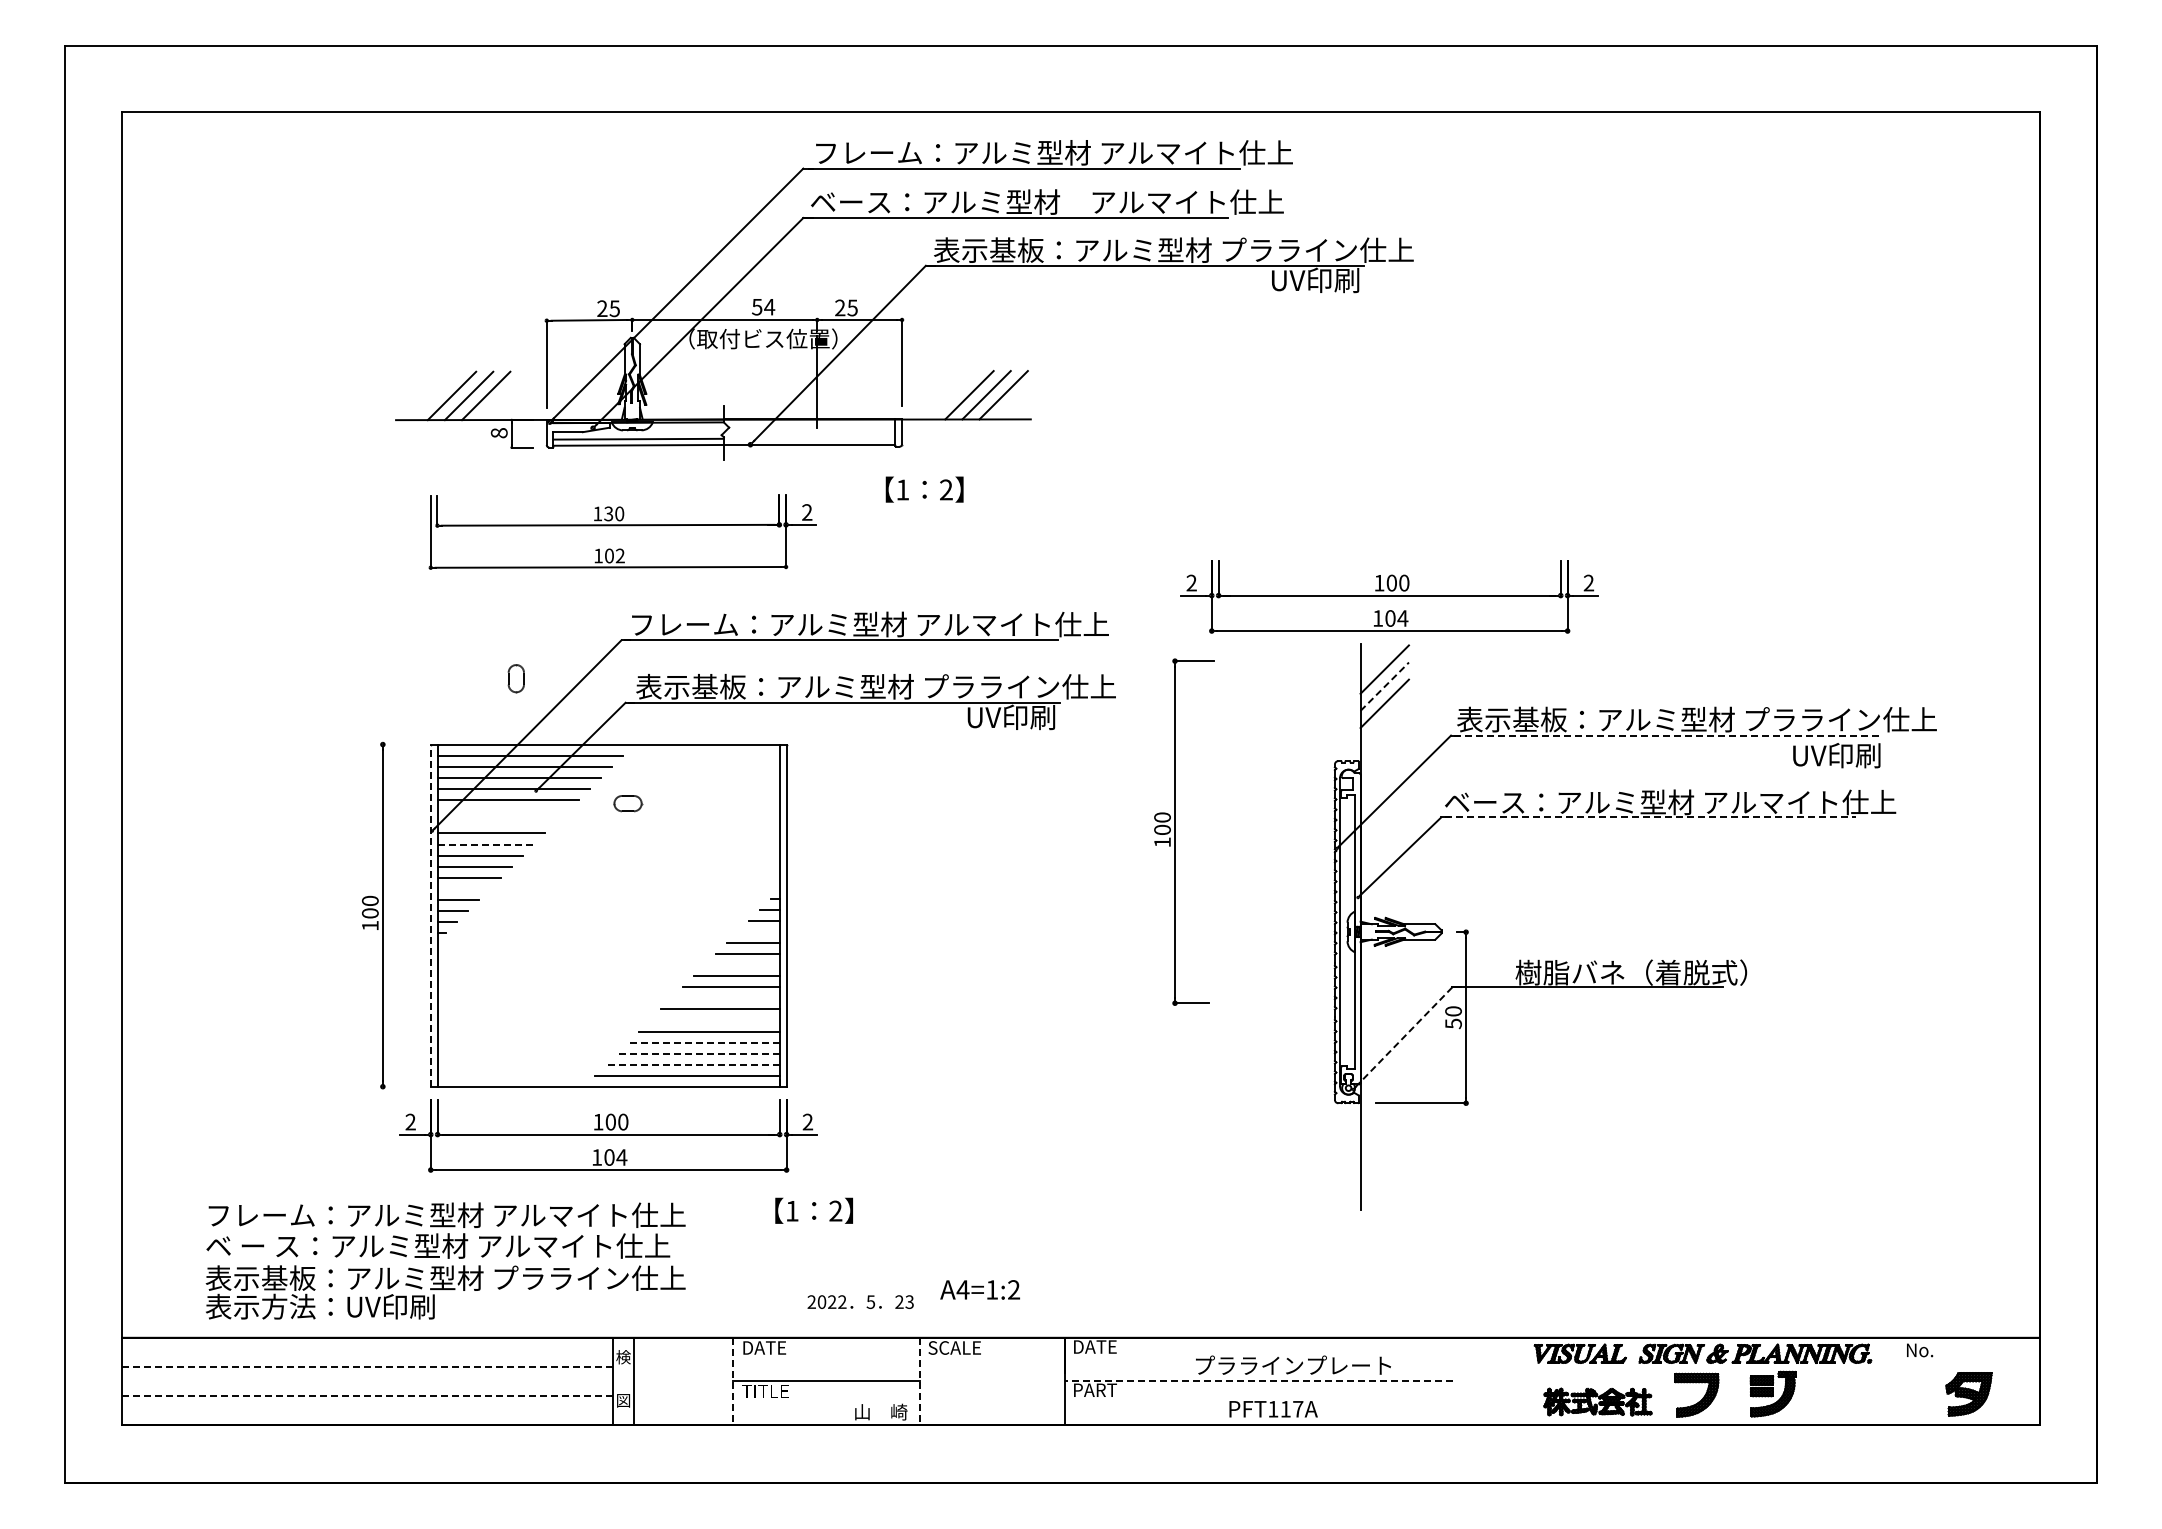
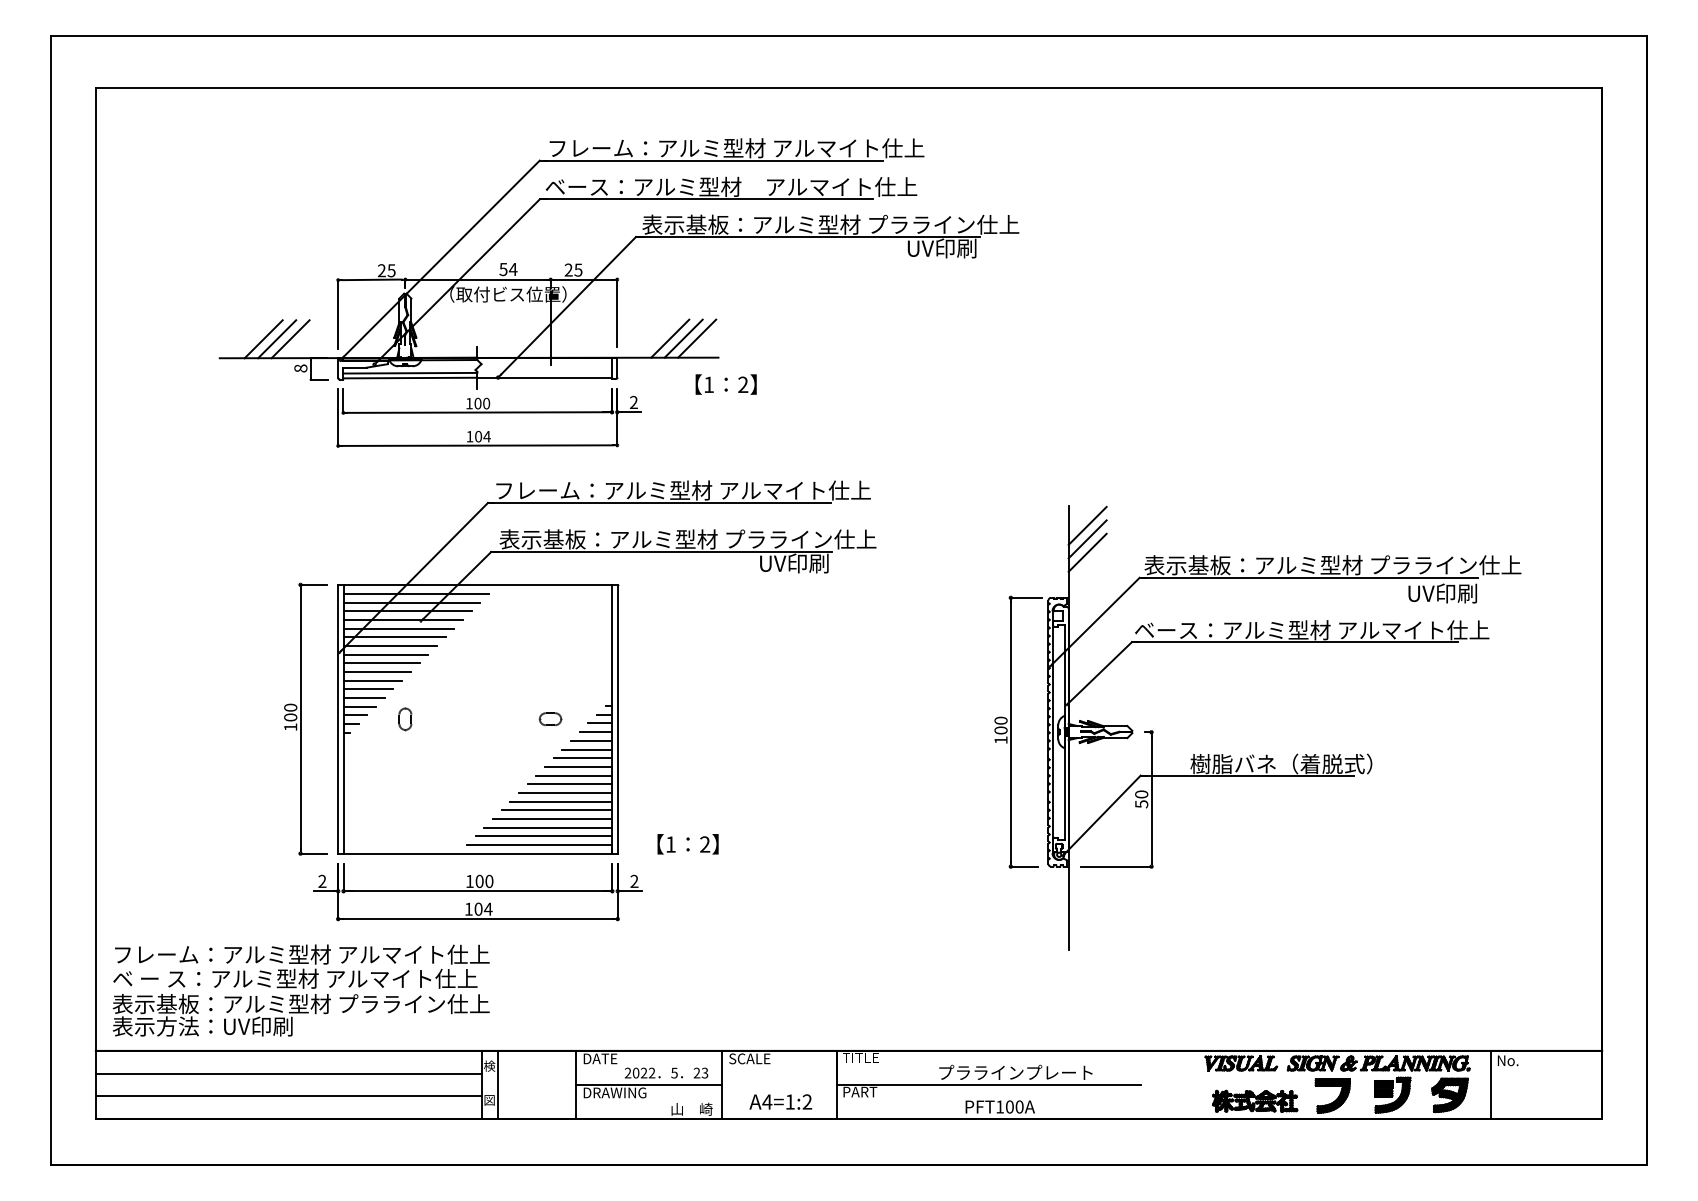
part: (899, 294) -> (615, 259), moved
text: (608, 513) -> (477, 403), 130 -> 100
text: (620, 555) -> (487, 436), 102 -> 104
part: (1389, 596) -> (1091, 468), removed
part: (515, 678) -> (404, 719), moved
line: (1385, 686) -> (1088, 539), dashed -> solid
line: (1668, 735) -> (1310, 577), dashed -> solid
line: (399, 744) -> (313, 584), added
part: (628, 803) -> (550, 719), moved
line: (502, 811) -> (394, 637), added
line: (1650, 817) -> (1296, 642), dashed -> solid
line: (496, 822) -> (389, 646), added
part: (1175, 831) -> (1011, 731), moved
line: (486, 844) -> (381, 663), dashed -> solid
line: (463, 888) -> (363, 697), added
line: (430, 915) -> (337, 719), dashed -> solid
line: (758, 932) -> (595, 732), added
line: (742, 965) -> (583, 758), added
line: (725, 998) -> (569, 784), added
line: (714, 1020) -> (561, 801), added
line: (1403, 1037) -> (1102, 814), dashed -> solid
line: (703, 1042) -> (552, 818), dashed -> solid
line: (698, 1053) -> (548, 827), dashed -> solid
line: (692, 1064) -> (543, 836), dashed -> solid
line: (399, 1086) -> (313, 853), added
text: (813, 1210) -> (687, 844), moved
text: (445, 1260) -> (301, 990), moved
text: (979, 1289) -> (780, 1101), moved
text: (860, 1301) -> (666, 1072), moved
text: (1095, 1346) -> (860, 1057), DATE -> TITLE
line: (367, 1366) -> (288, 1073), dashed -> solid
line: (1897, 1380) -> (1490, 1084), added
line: (733, 1381) -> (576, 1085), dashed -> solid
line: (919, 1381) -> (722, 1085), dashed -> solid
line: (1259, 1381) -> (989, 1085), dashed -> solid
text: (782, 1391) -> (614, 1093), TITLE -> DRAWING
part: (1968, 1394) -> (1449, 1095), moved
line: (367, 1395) -> (288, 1096), dashed -> solid
text: (1291, 1408) -> (1014, 1106), PFT117A -> PFT100A

